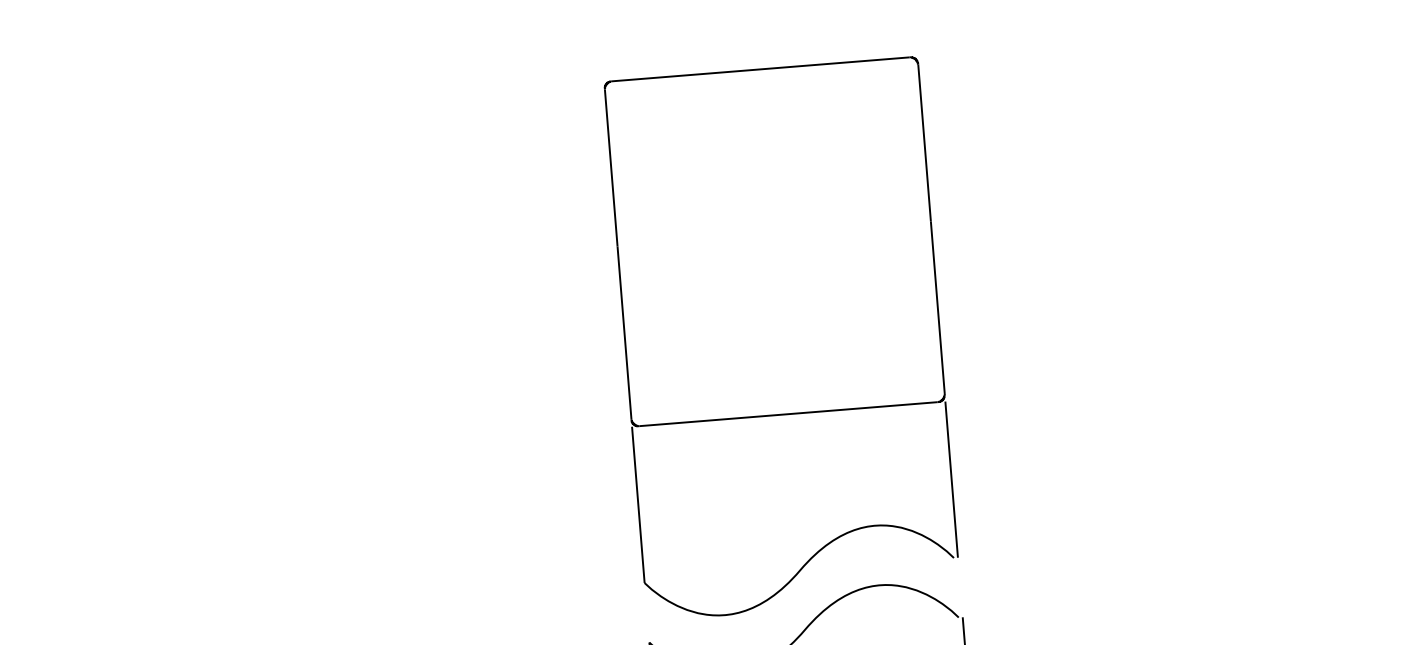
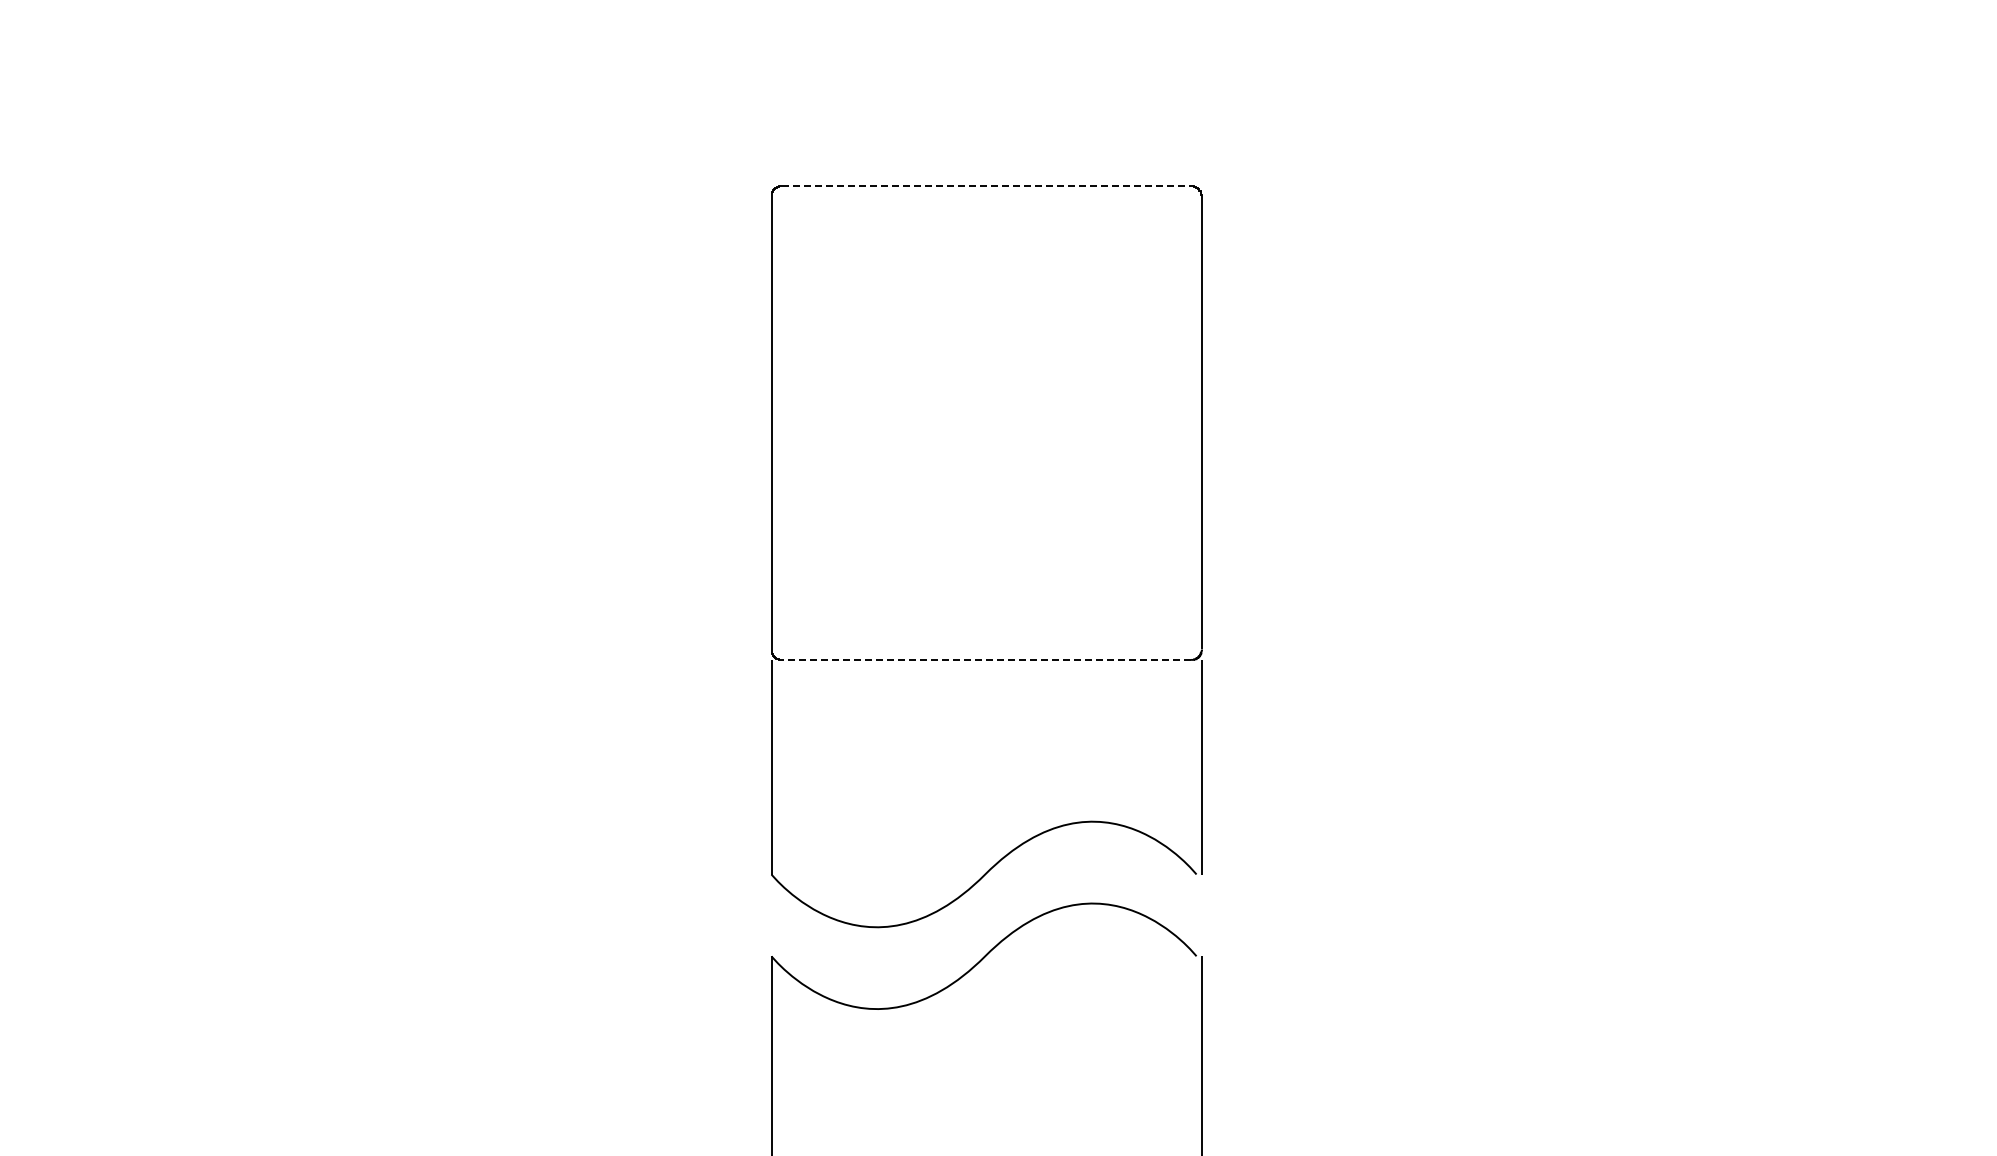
line: (760, 69) -> (986, 186), solid -> dashed
line: (788, 413) -> (986, 659), solid -> dashed

